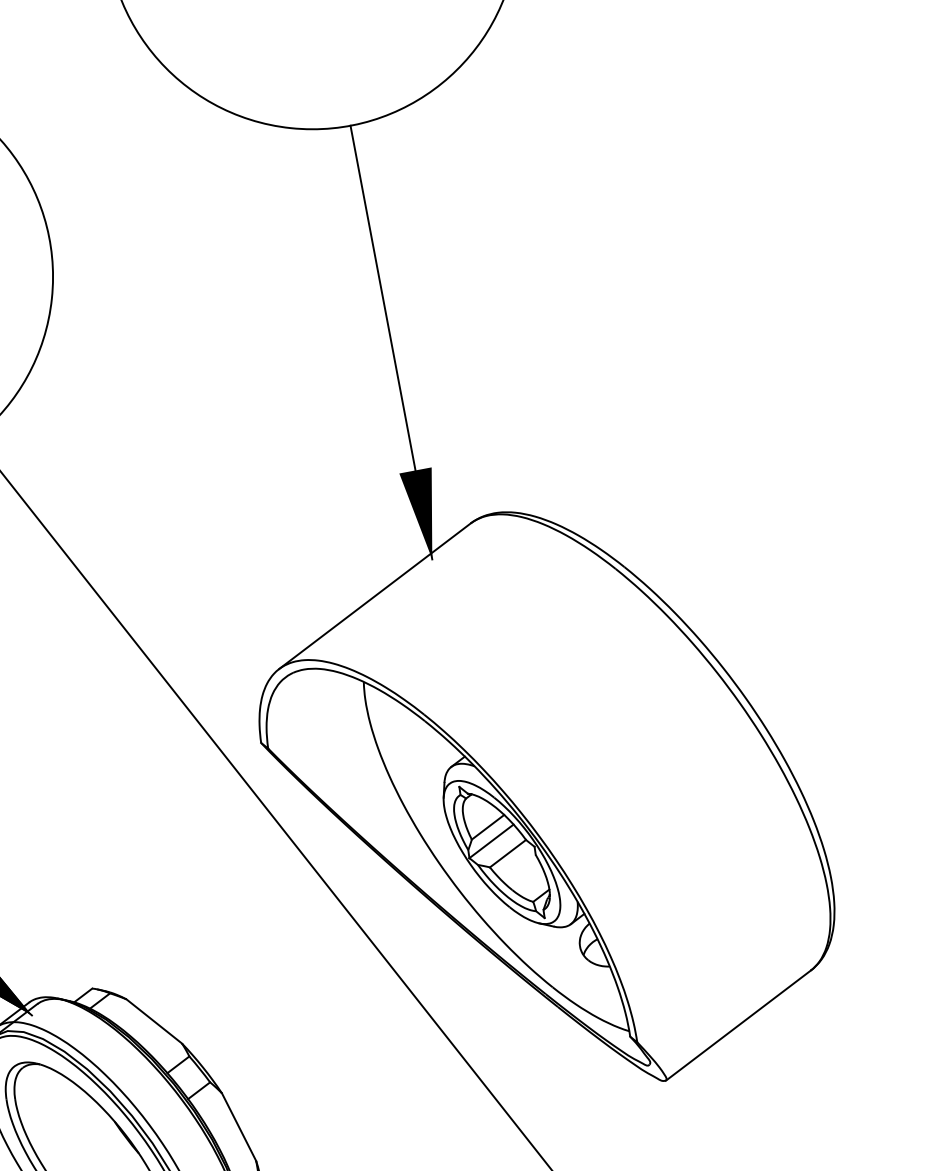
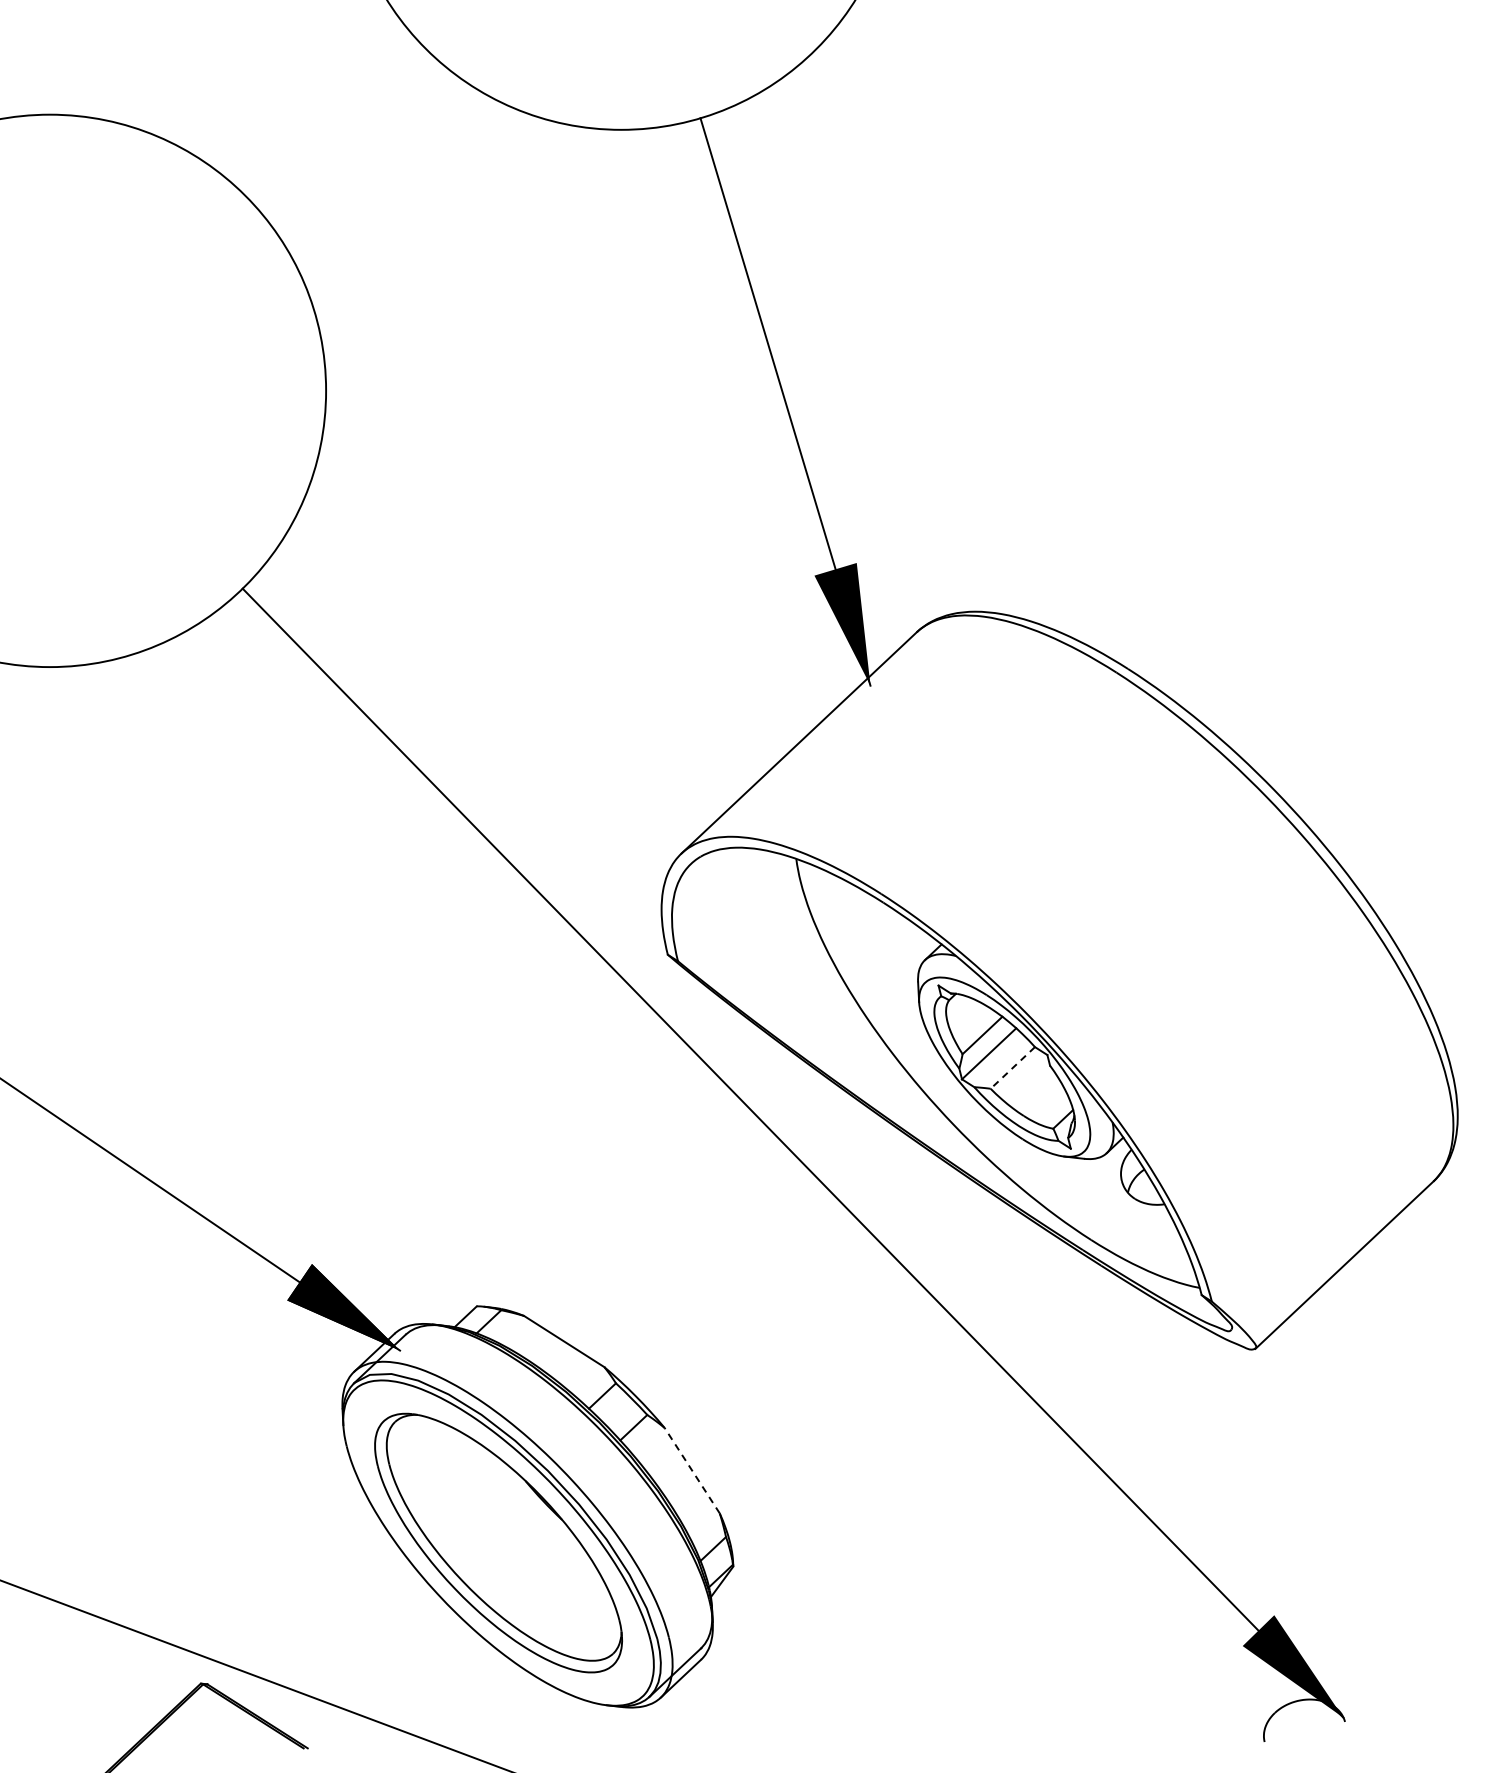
line: (507, 854) -> (1012, 1068), solid -> dashed
line: (239, 1127) -> (692, 1470), solid -> dashed

